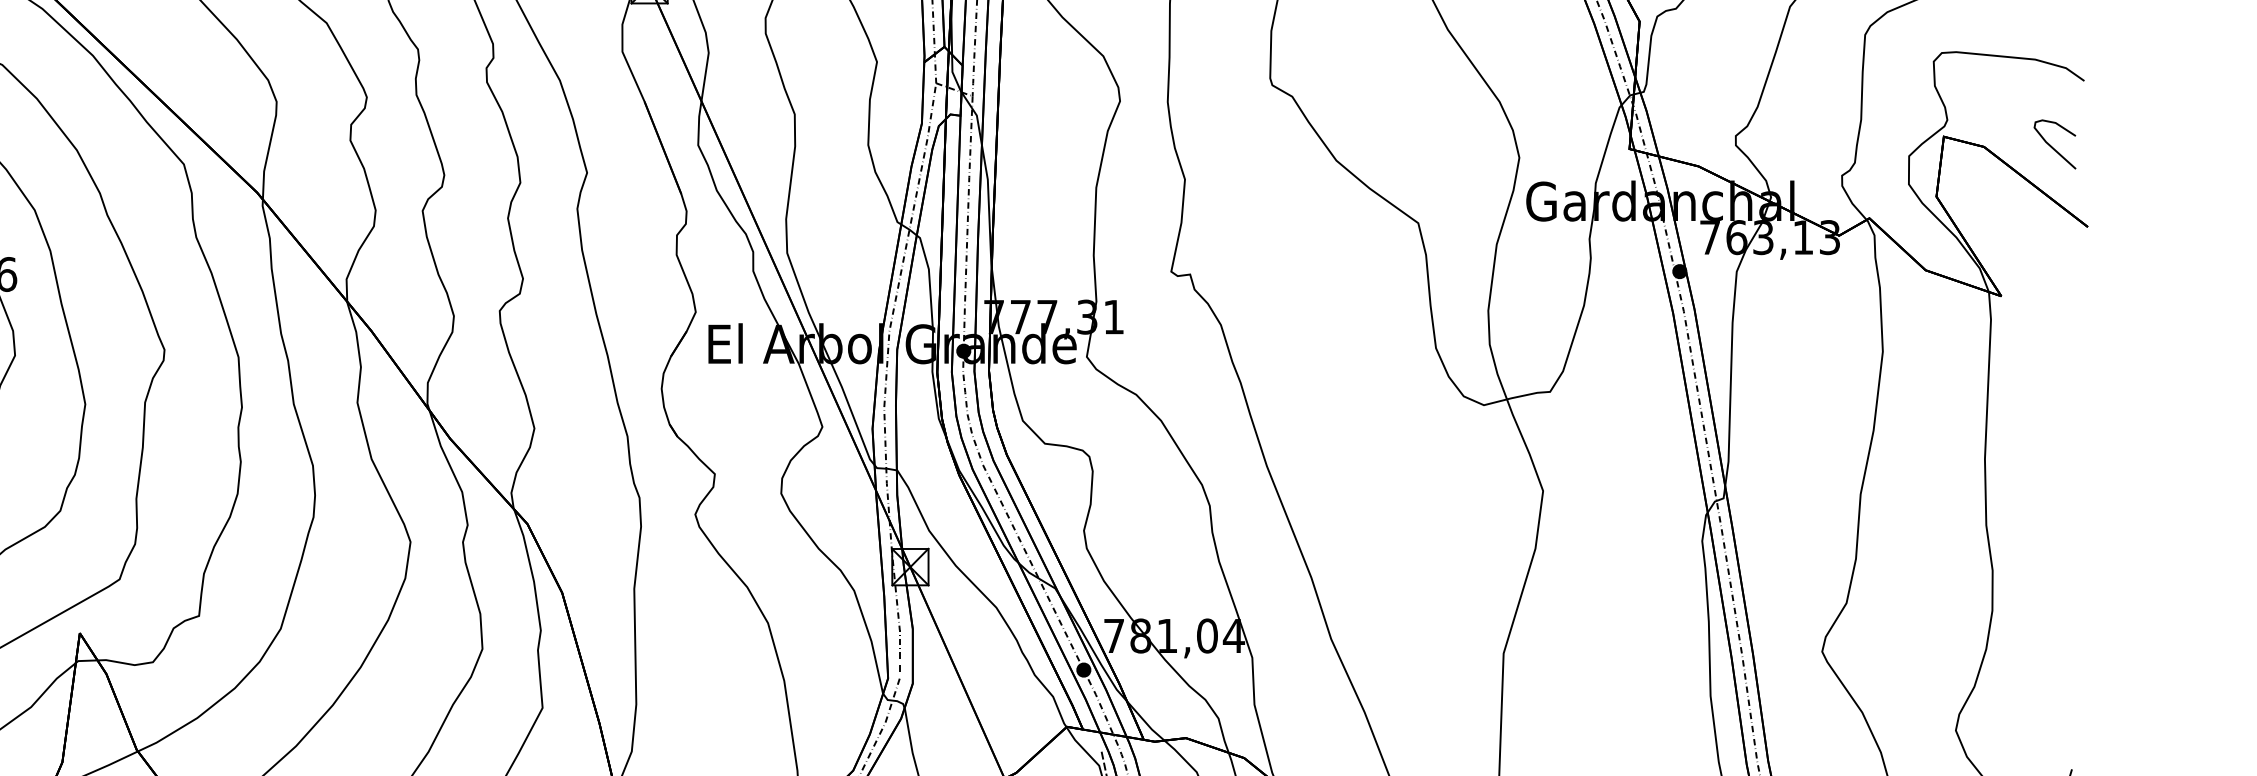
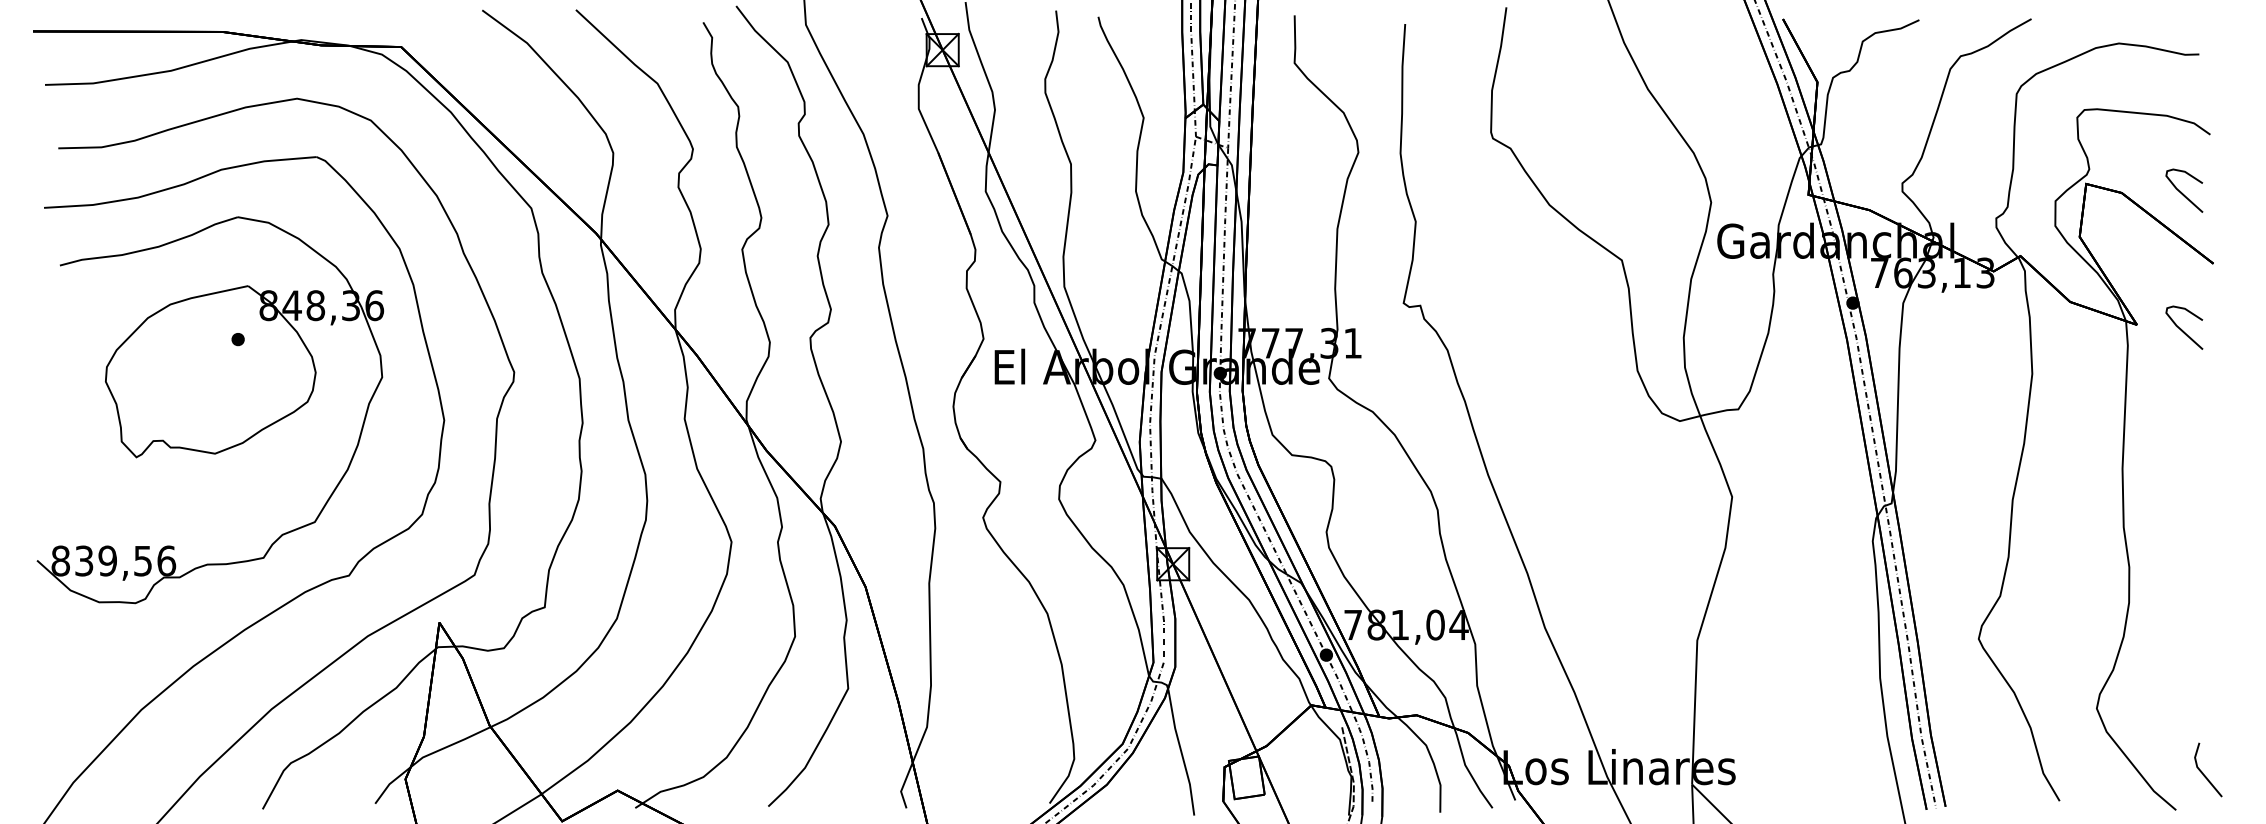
curve: (2052, 301) -> (2182, 329), added

